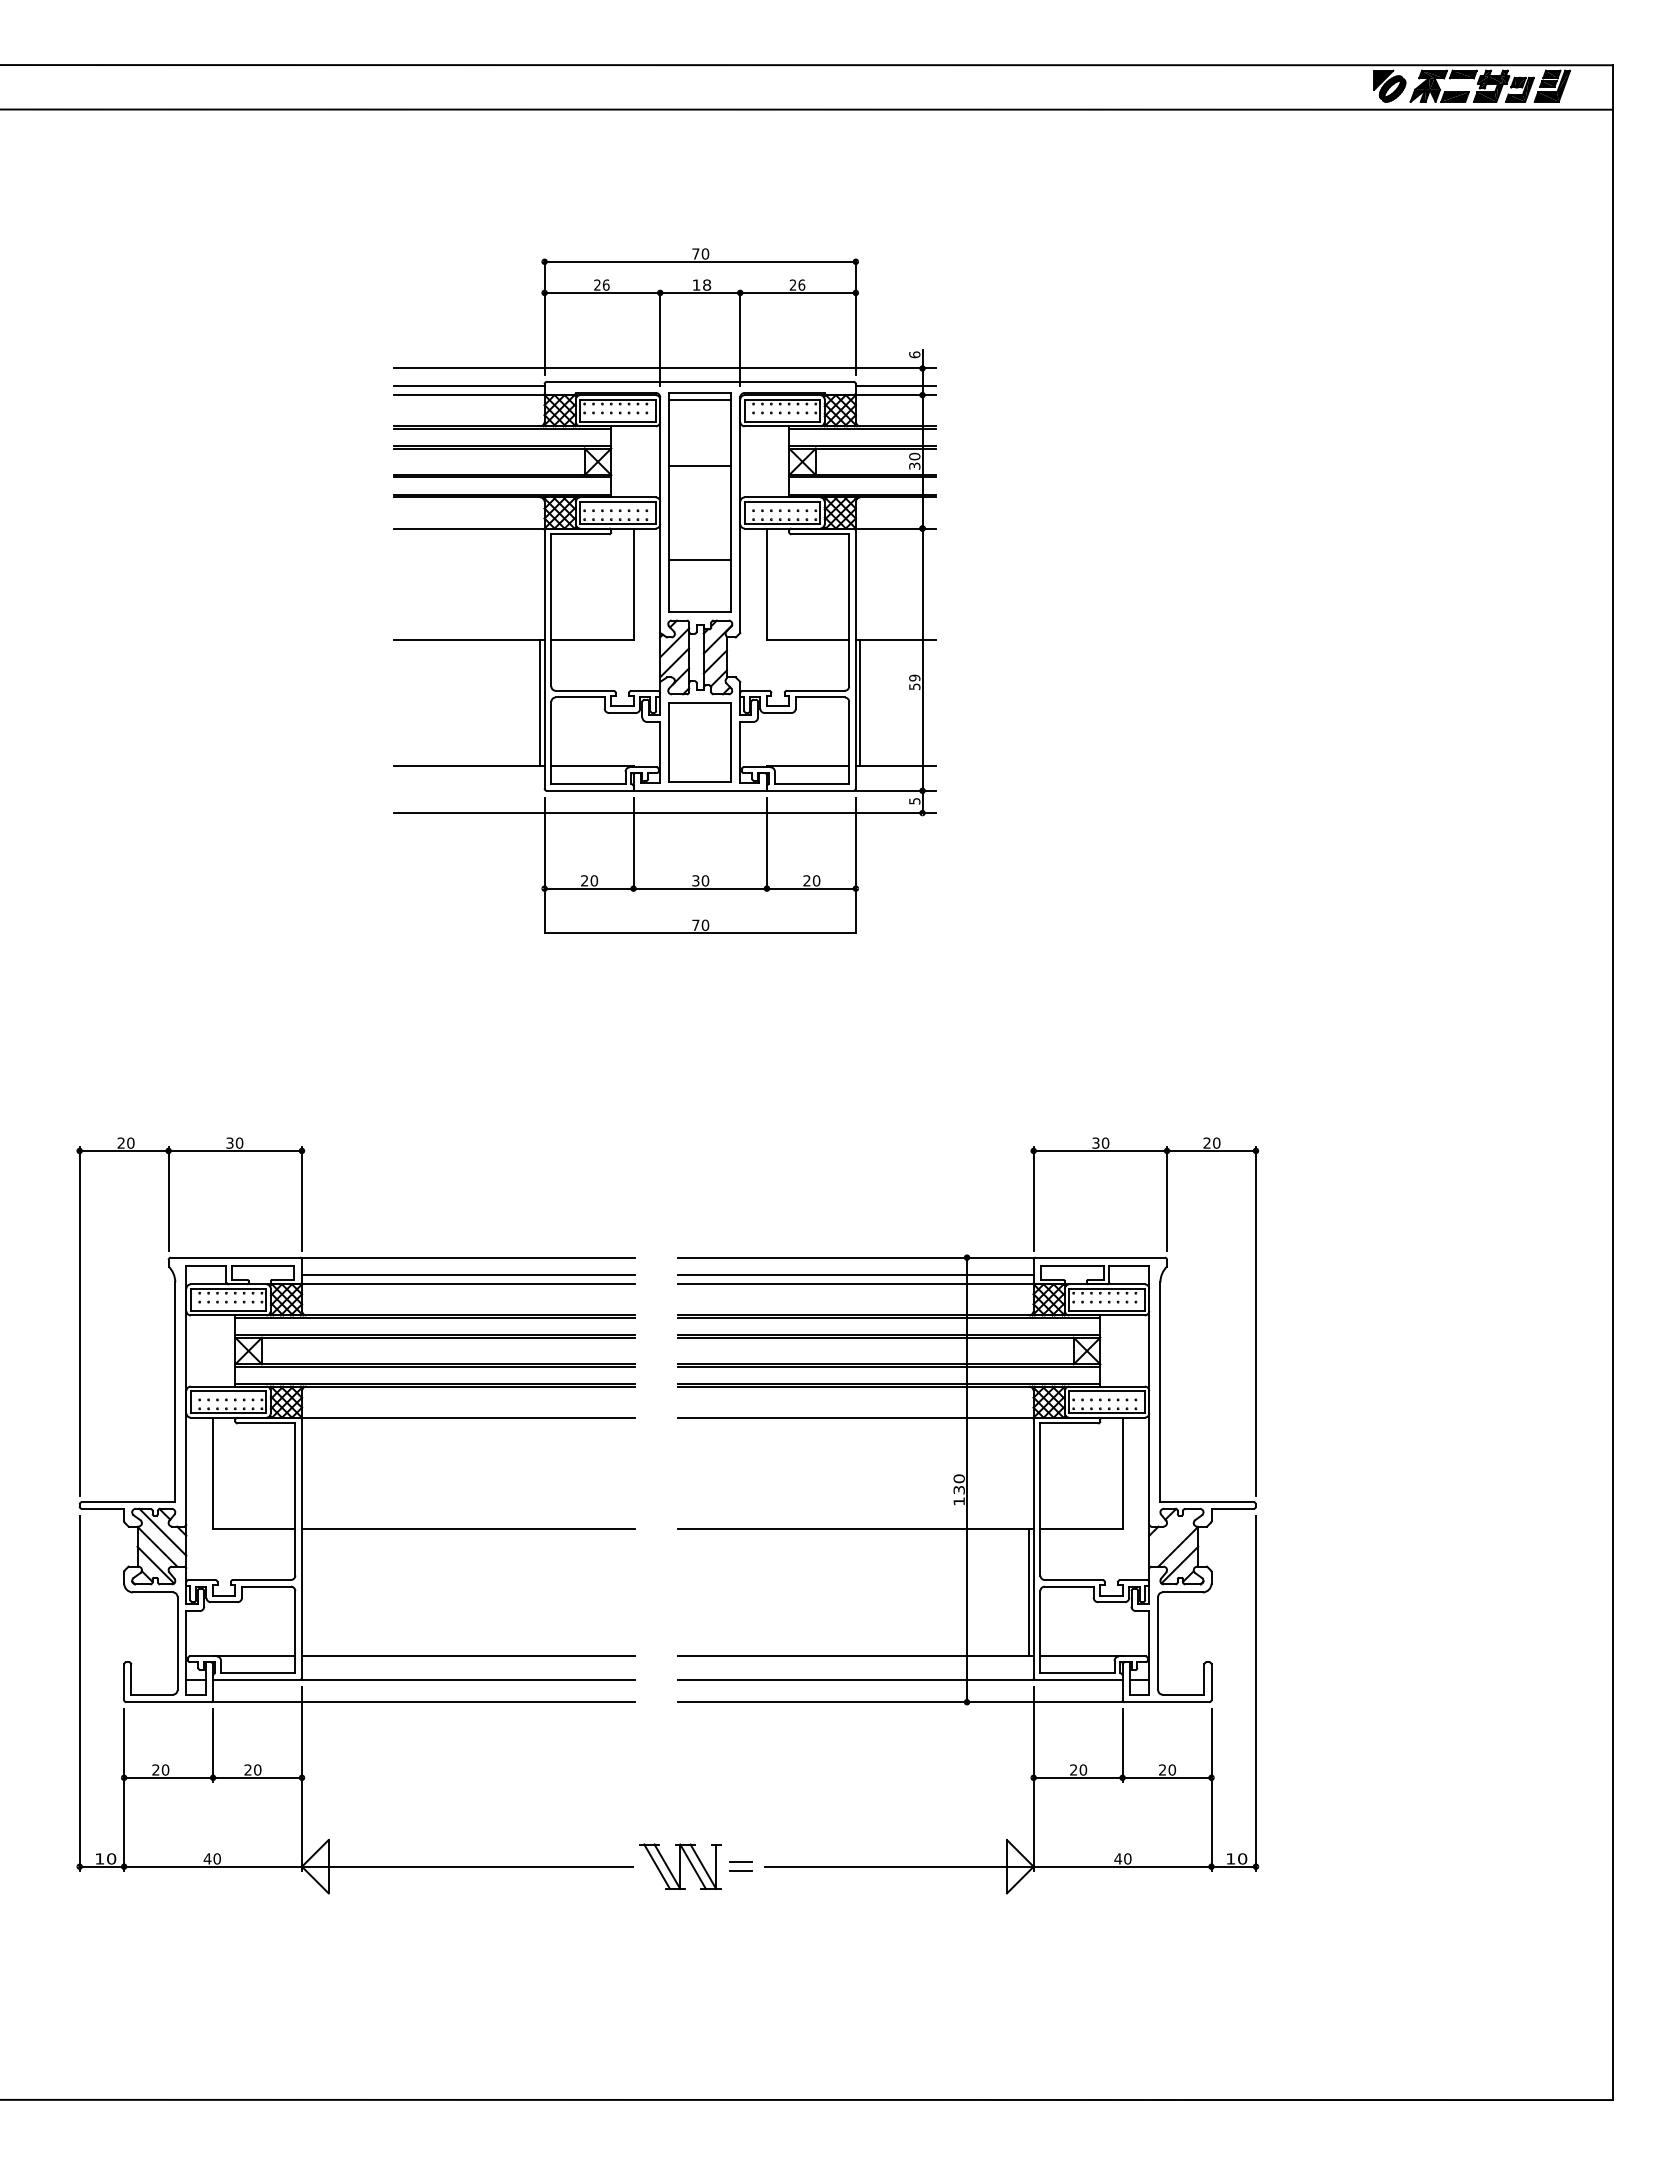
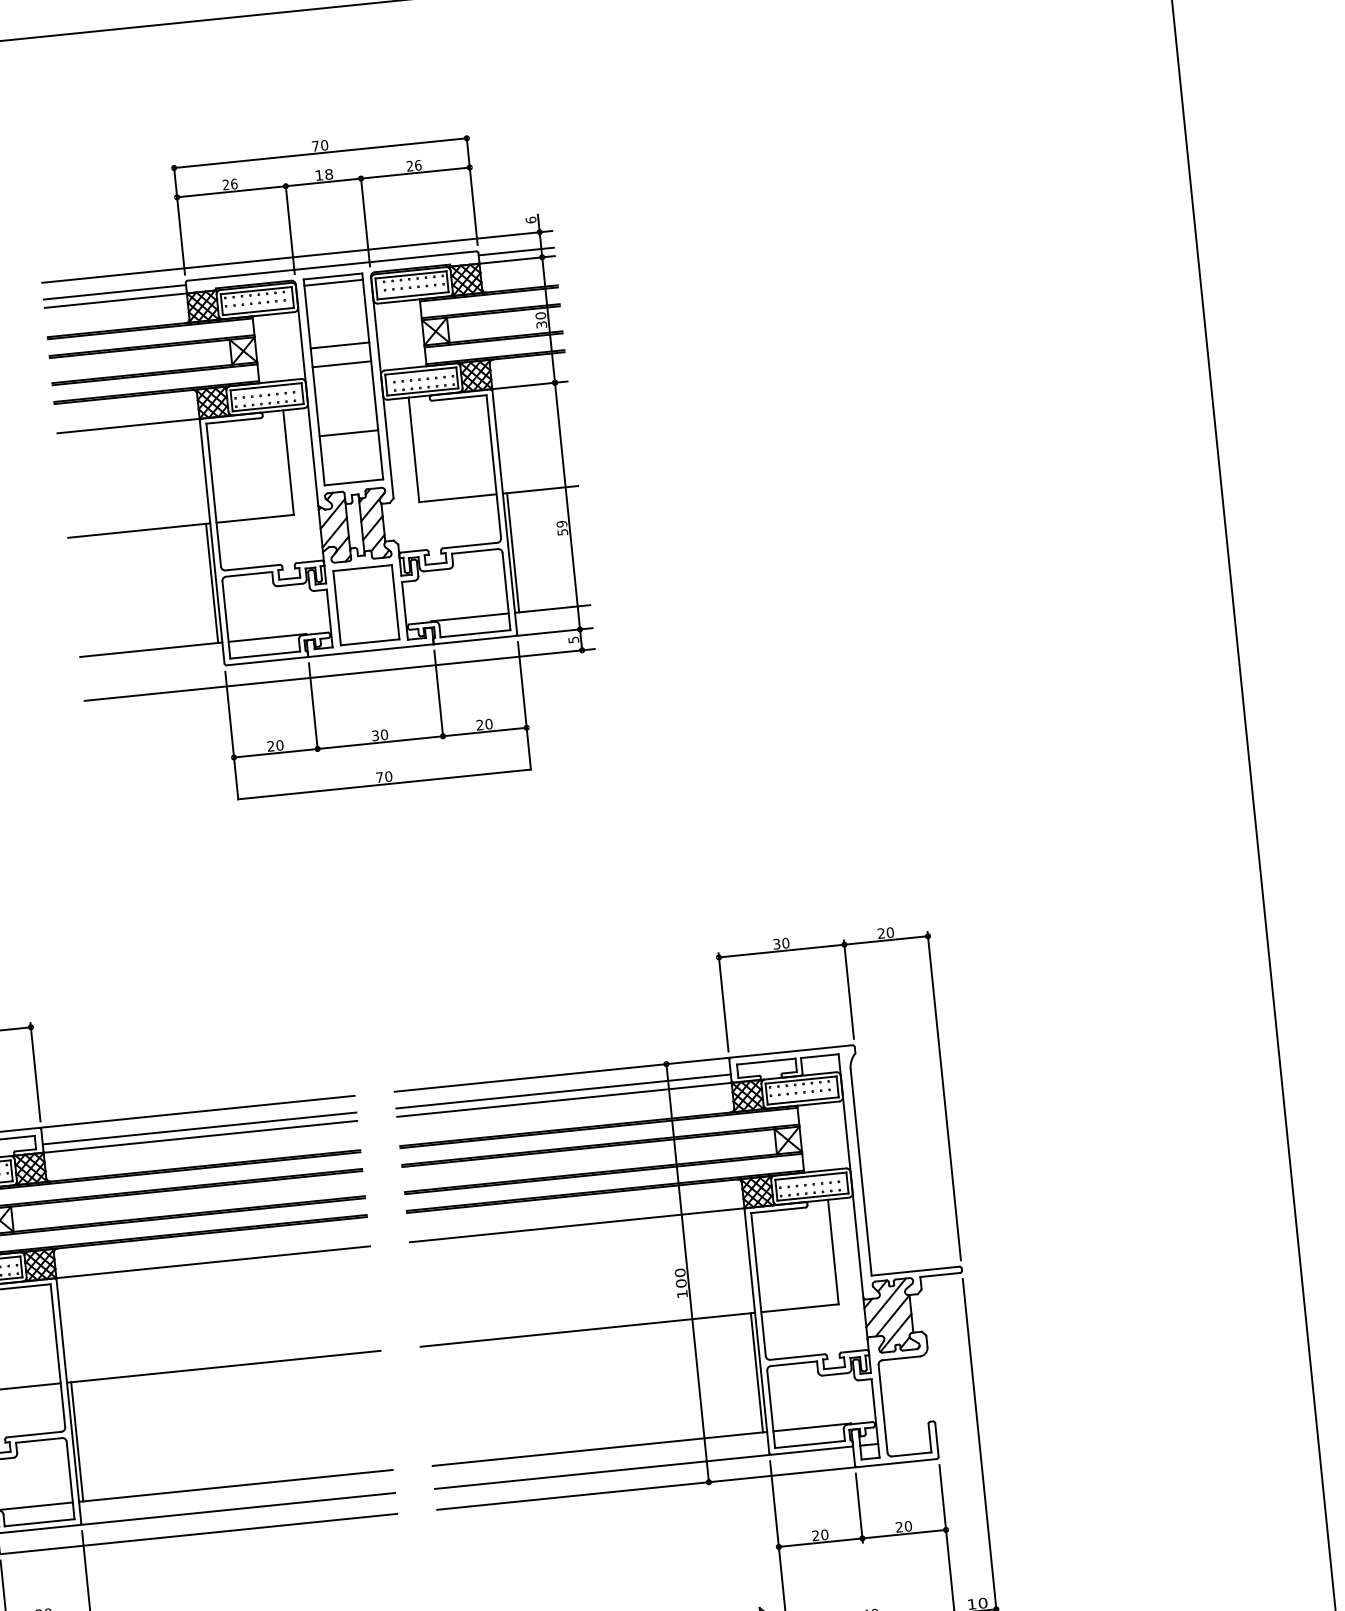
line: (700, 486) -> (342, 364), added
text: (958, 1489) -> (680, 1282), 130 -> 100
line: (1172, 1531) -> (885, 1302), added
line: (306, 1591) -> (77, 1441), added

